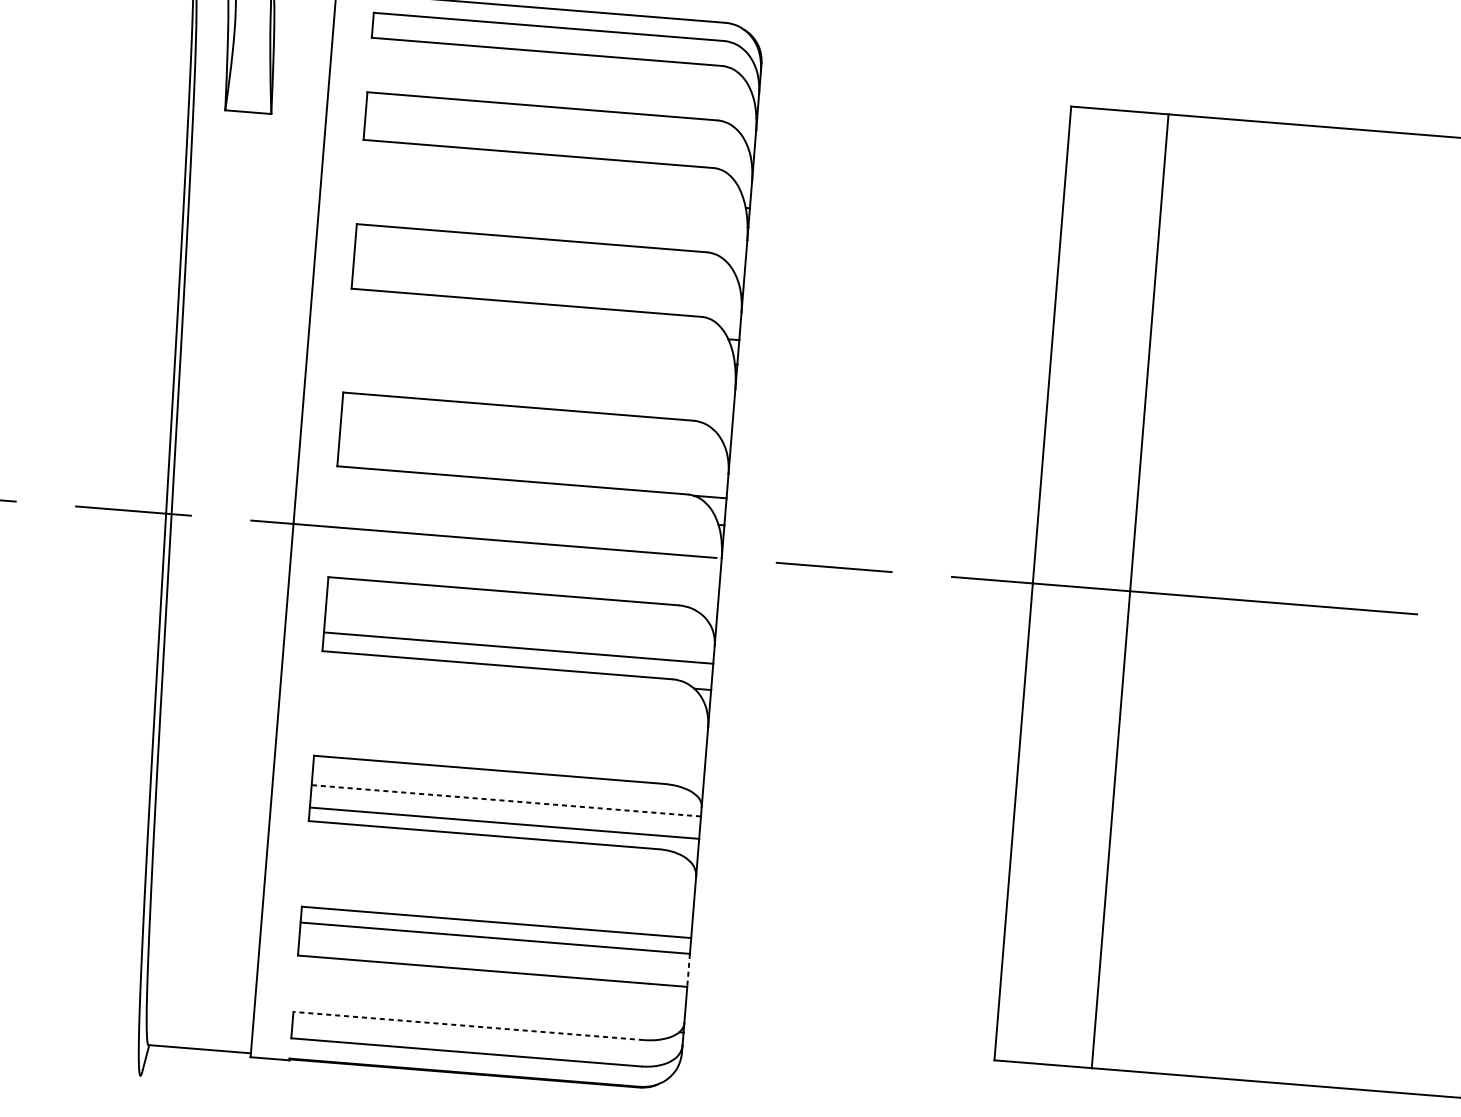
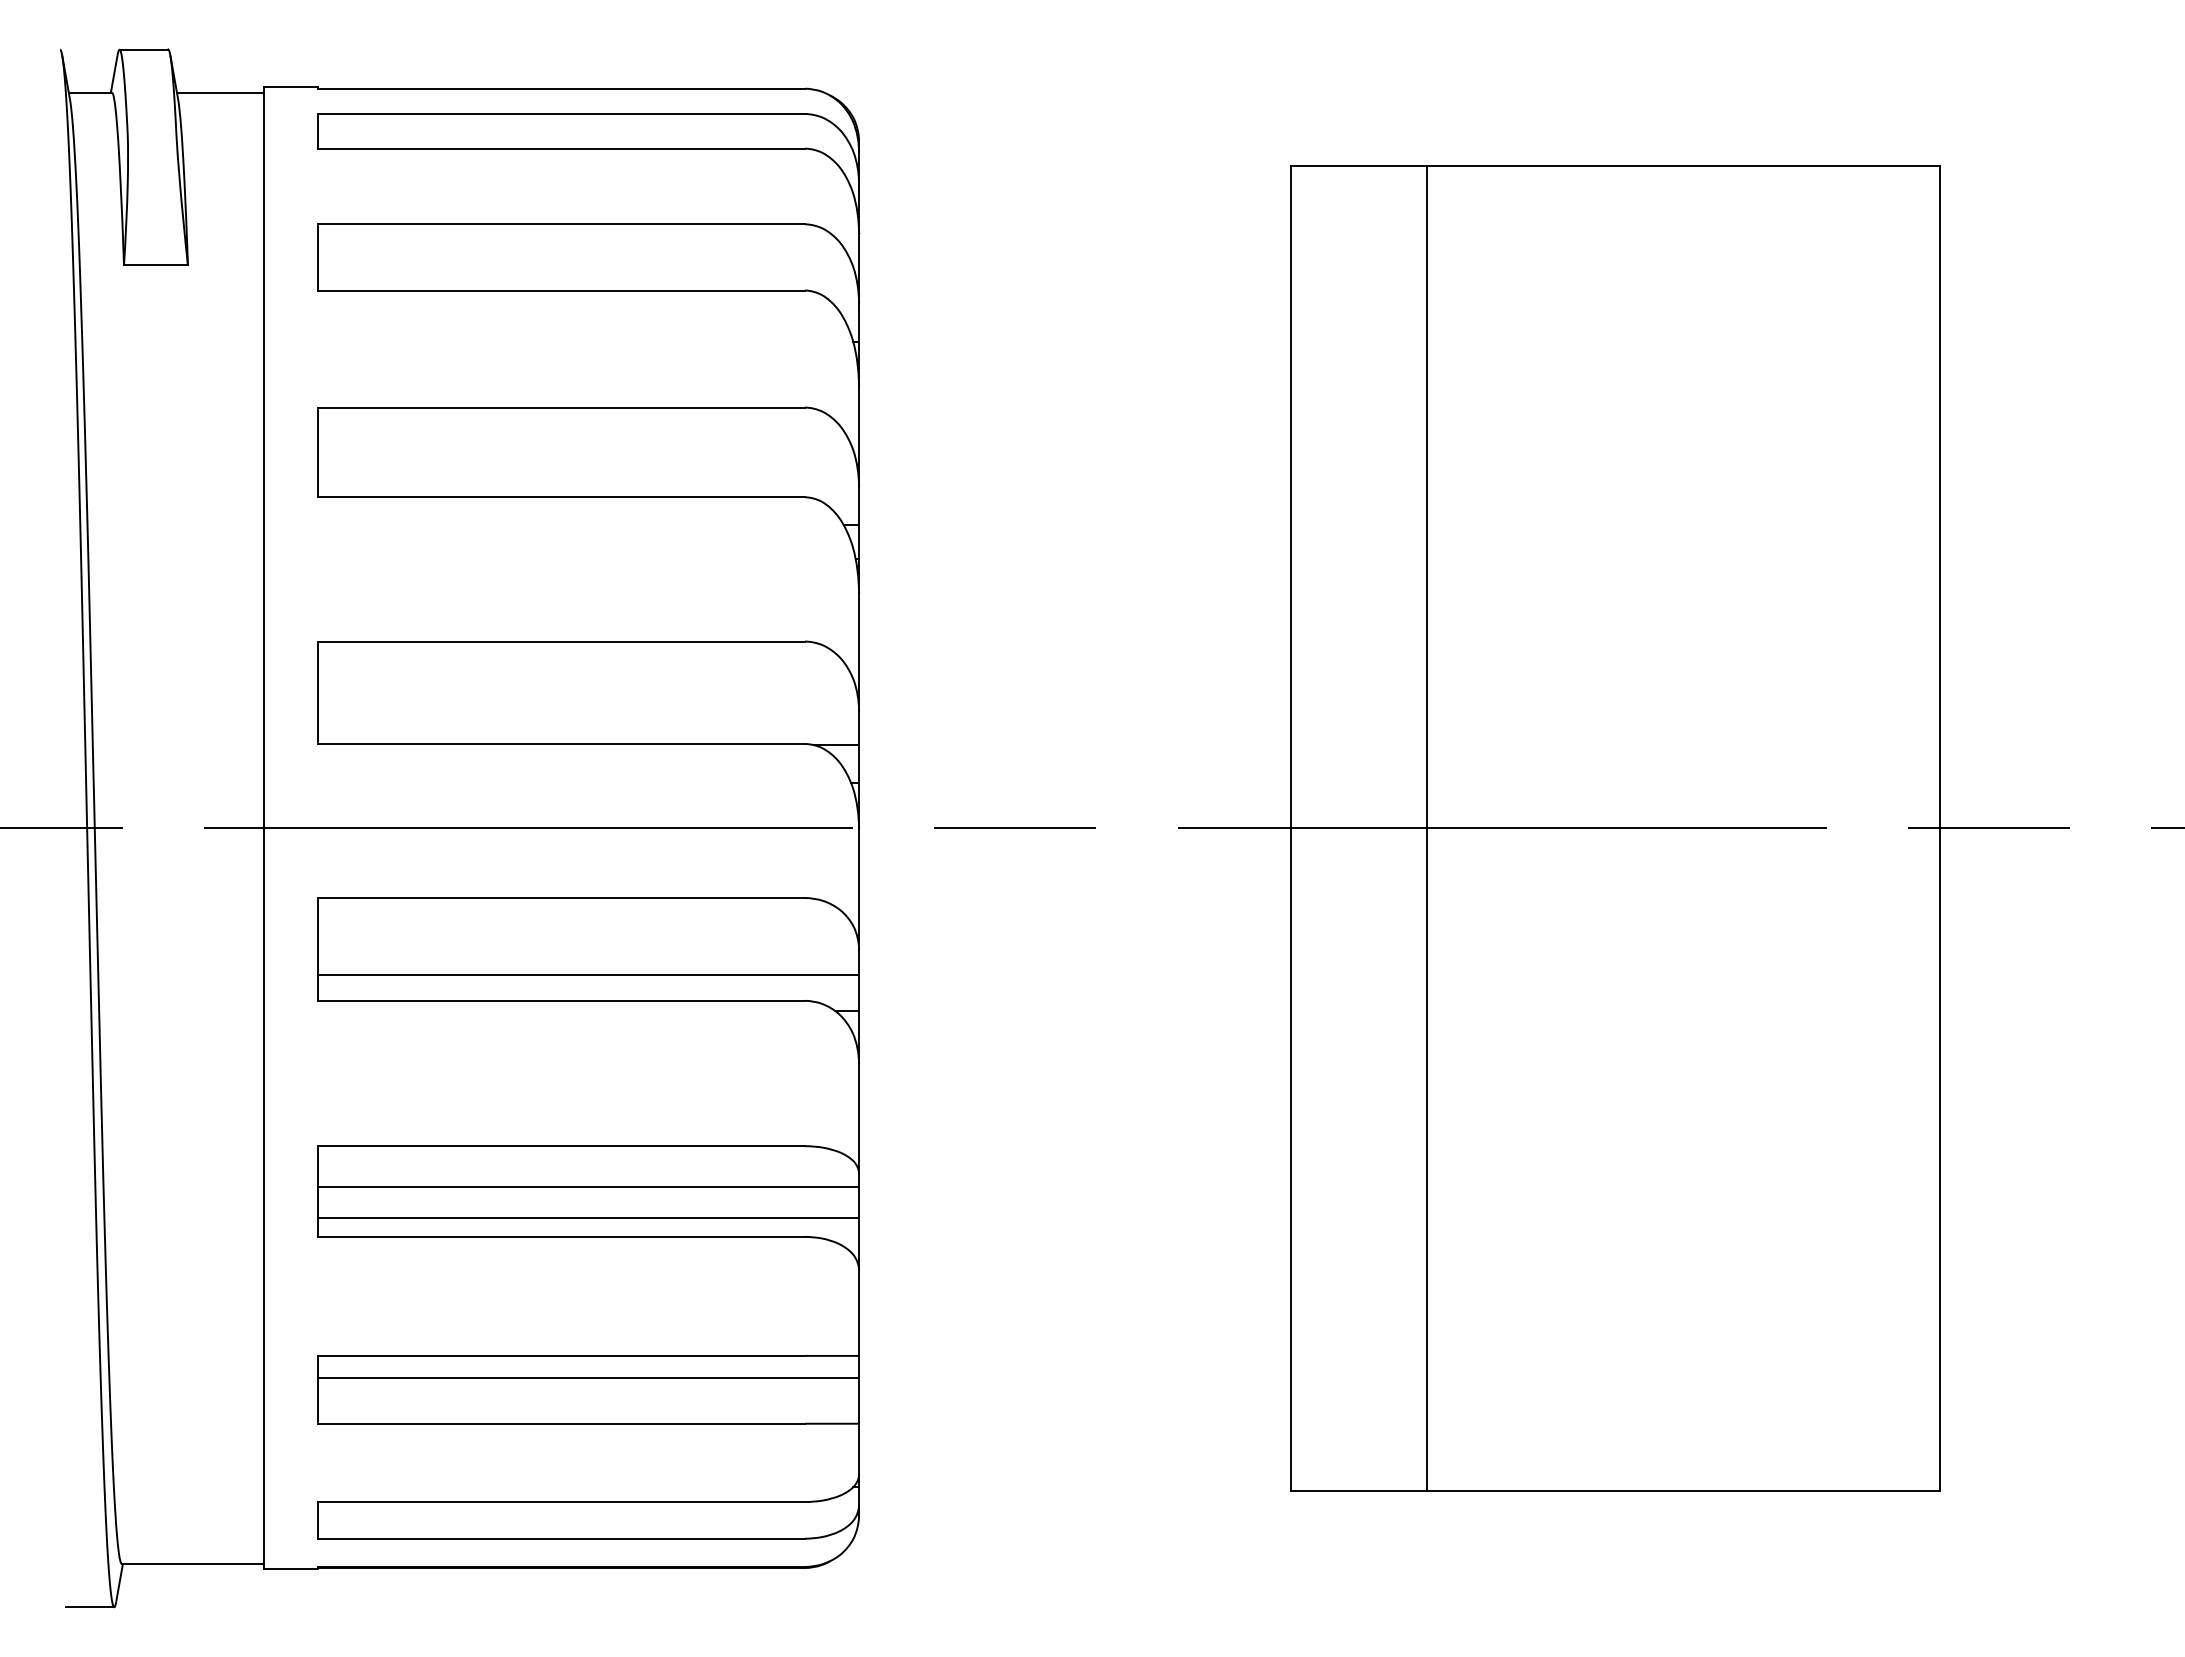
line: (506, 801) -> (588, 1187), dashed -> solid
line: (688, 970) -> (859, 1400), dashed -> solid
line: (468, 1026) -> (561, 1502), dashed -> solid
line: (122, 1074) -> (89, 1607), added

